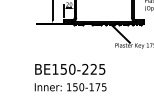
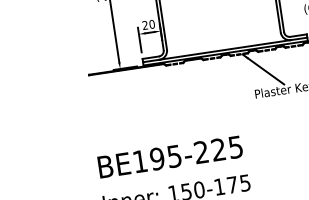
text: (67, 68) -> (164, 156), BE150-225 -> BE195-225

